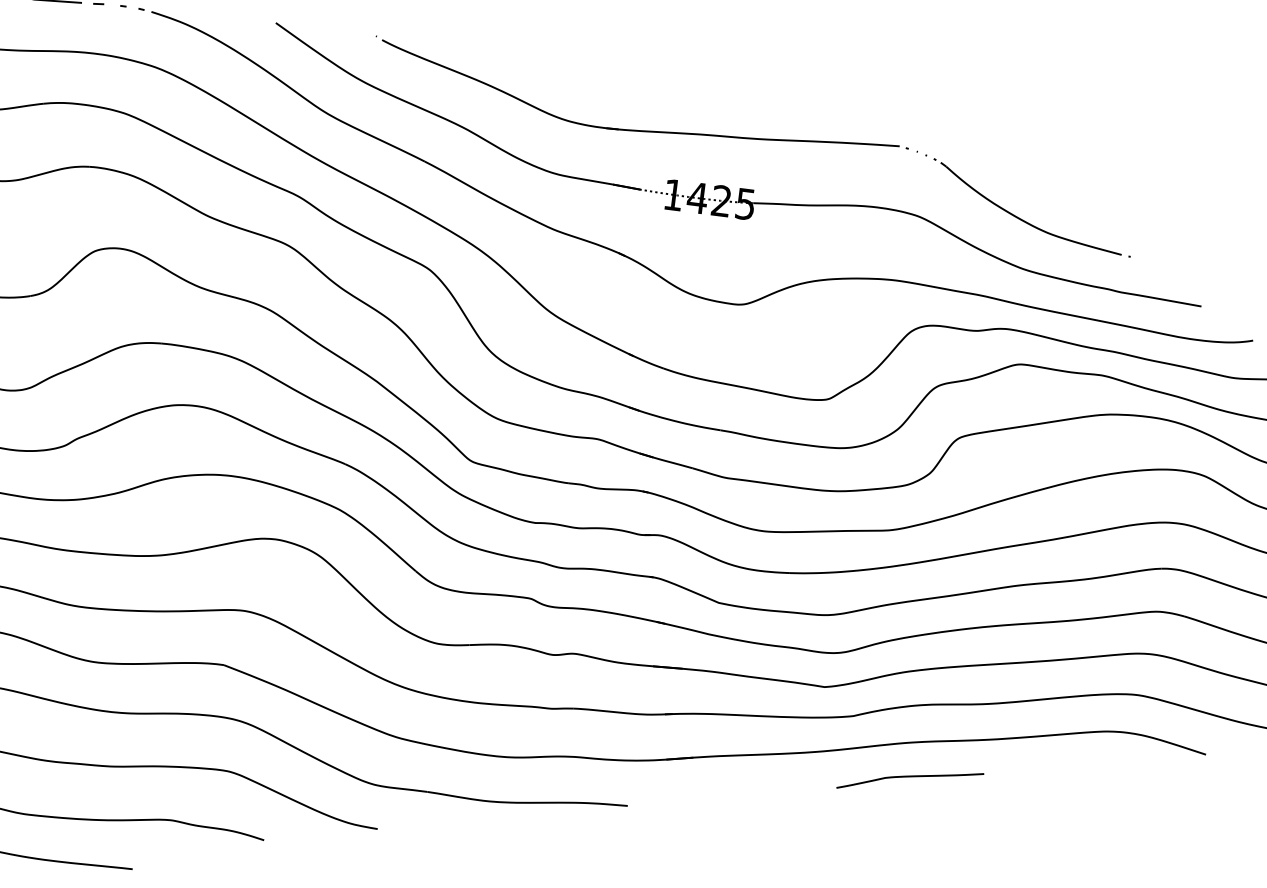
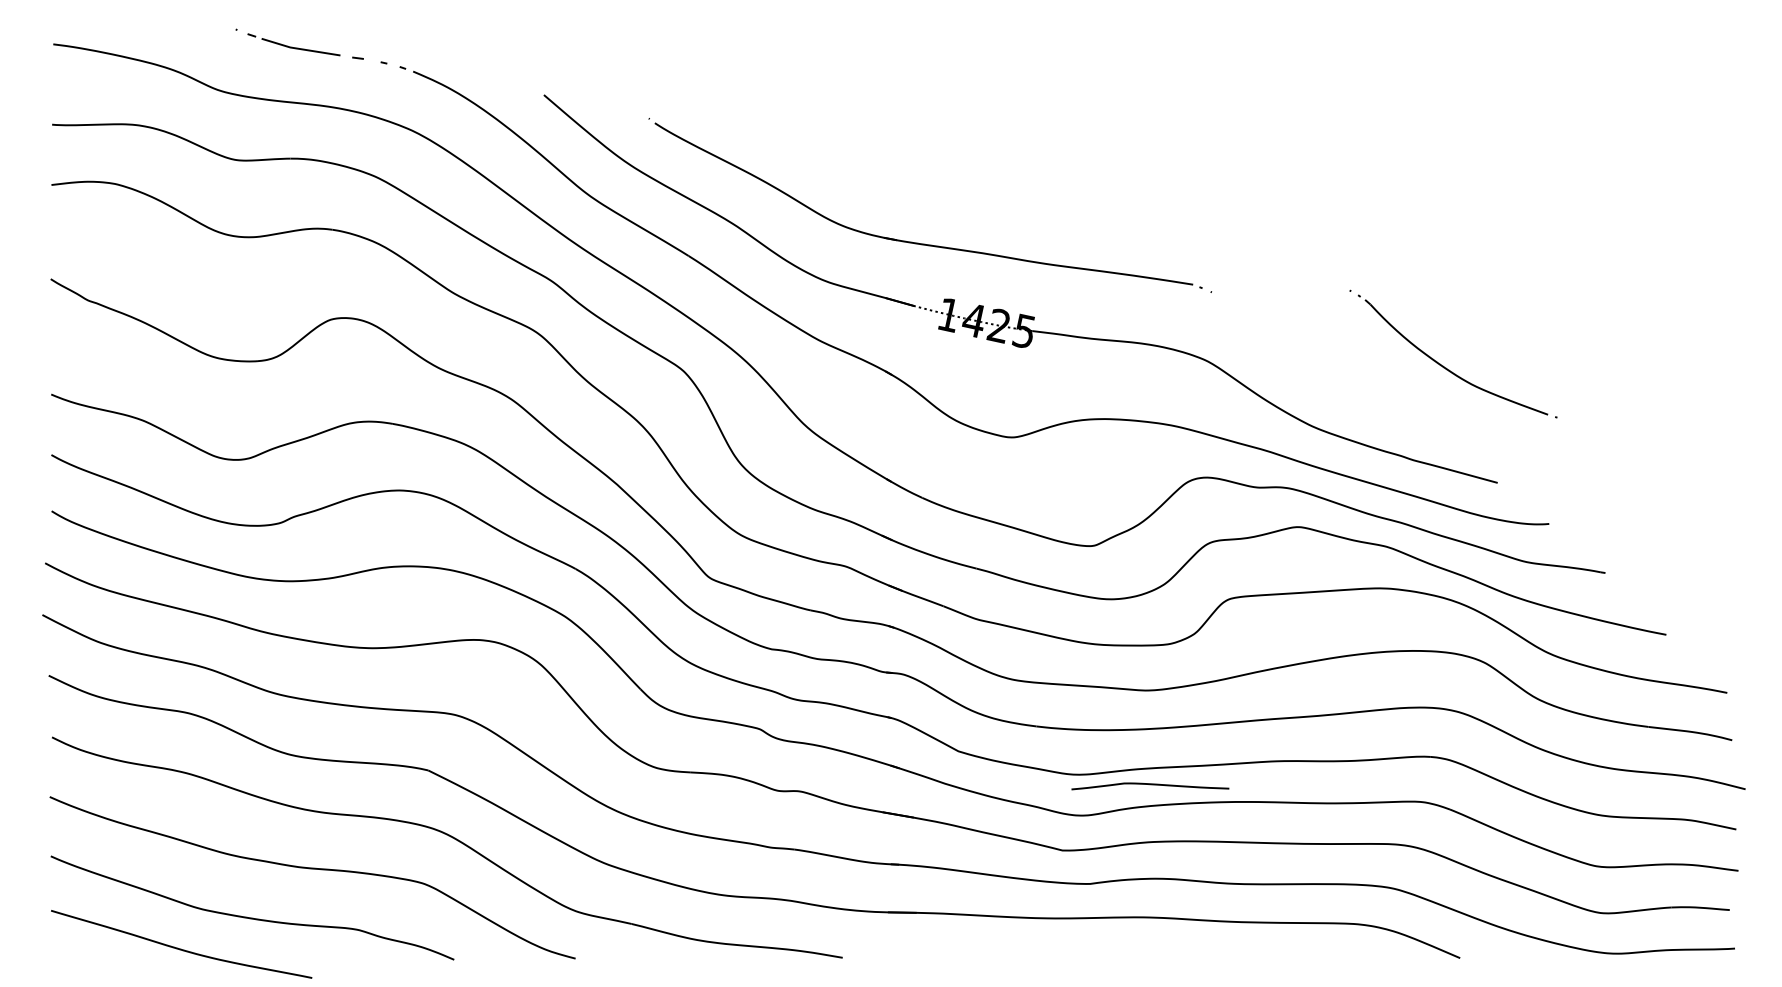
part: (1019, 217) -> (1443, 365), moved
curve: (910, 777) -> (1150, 785), moved

